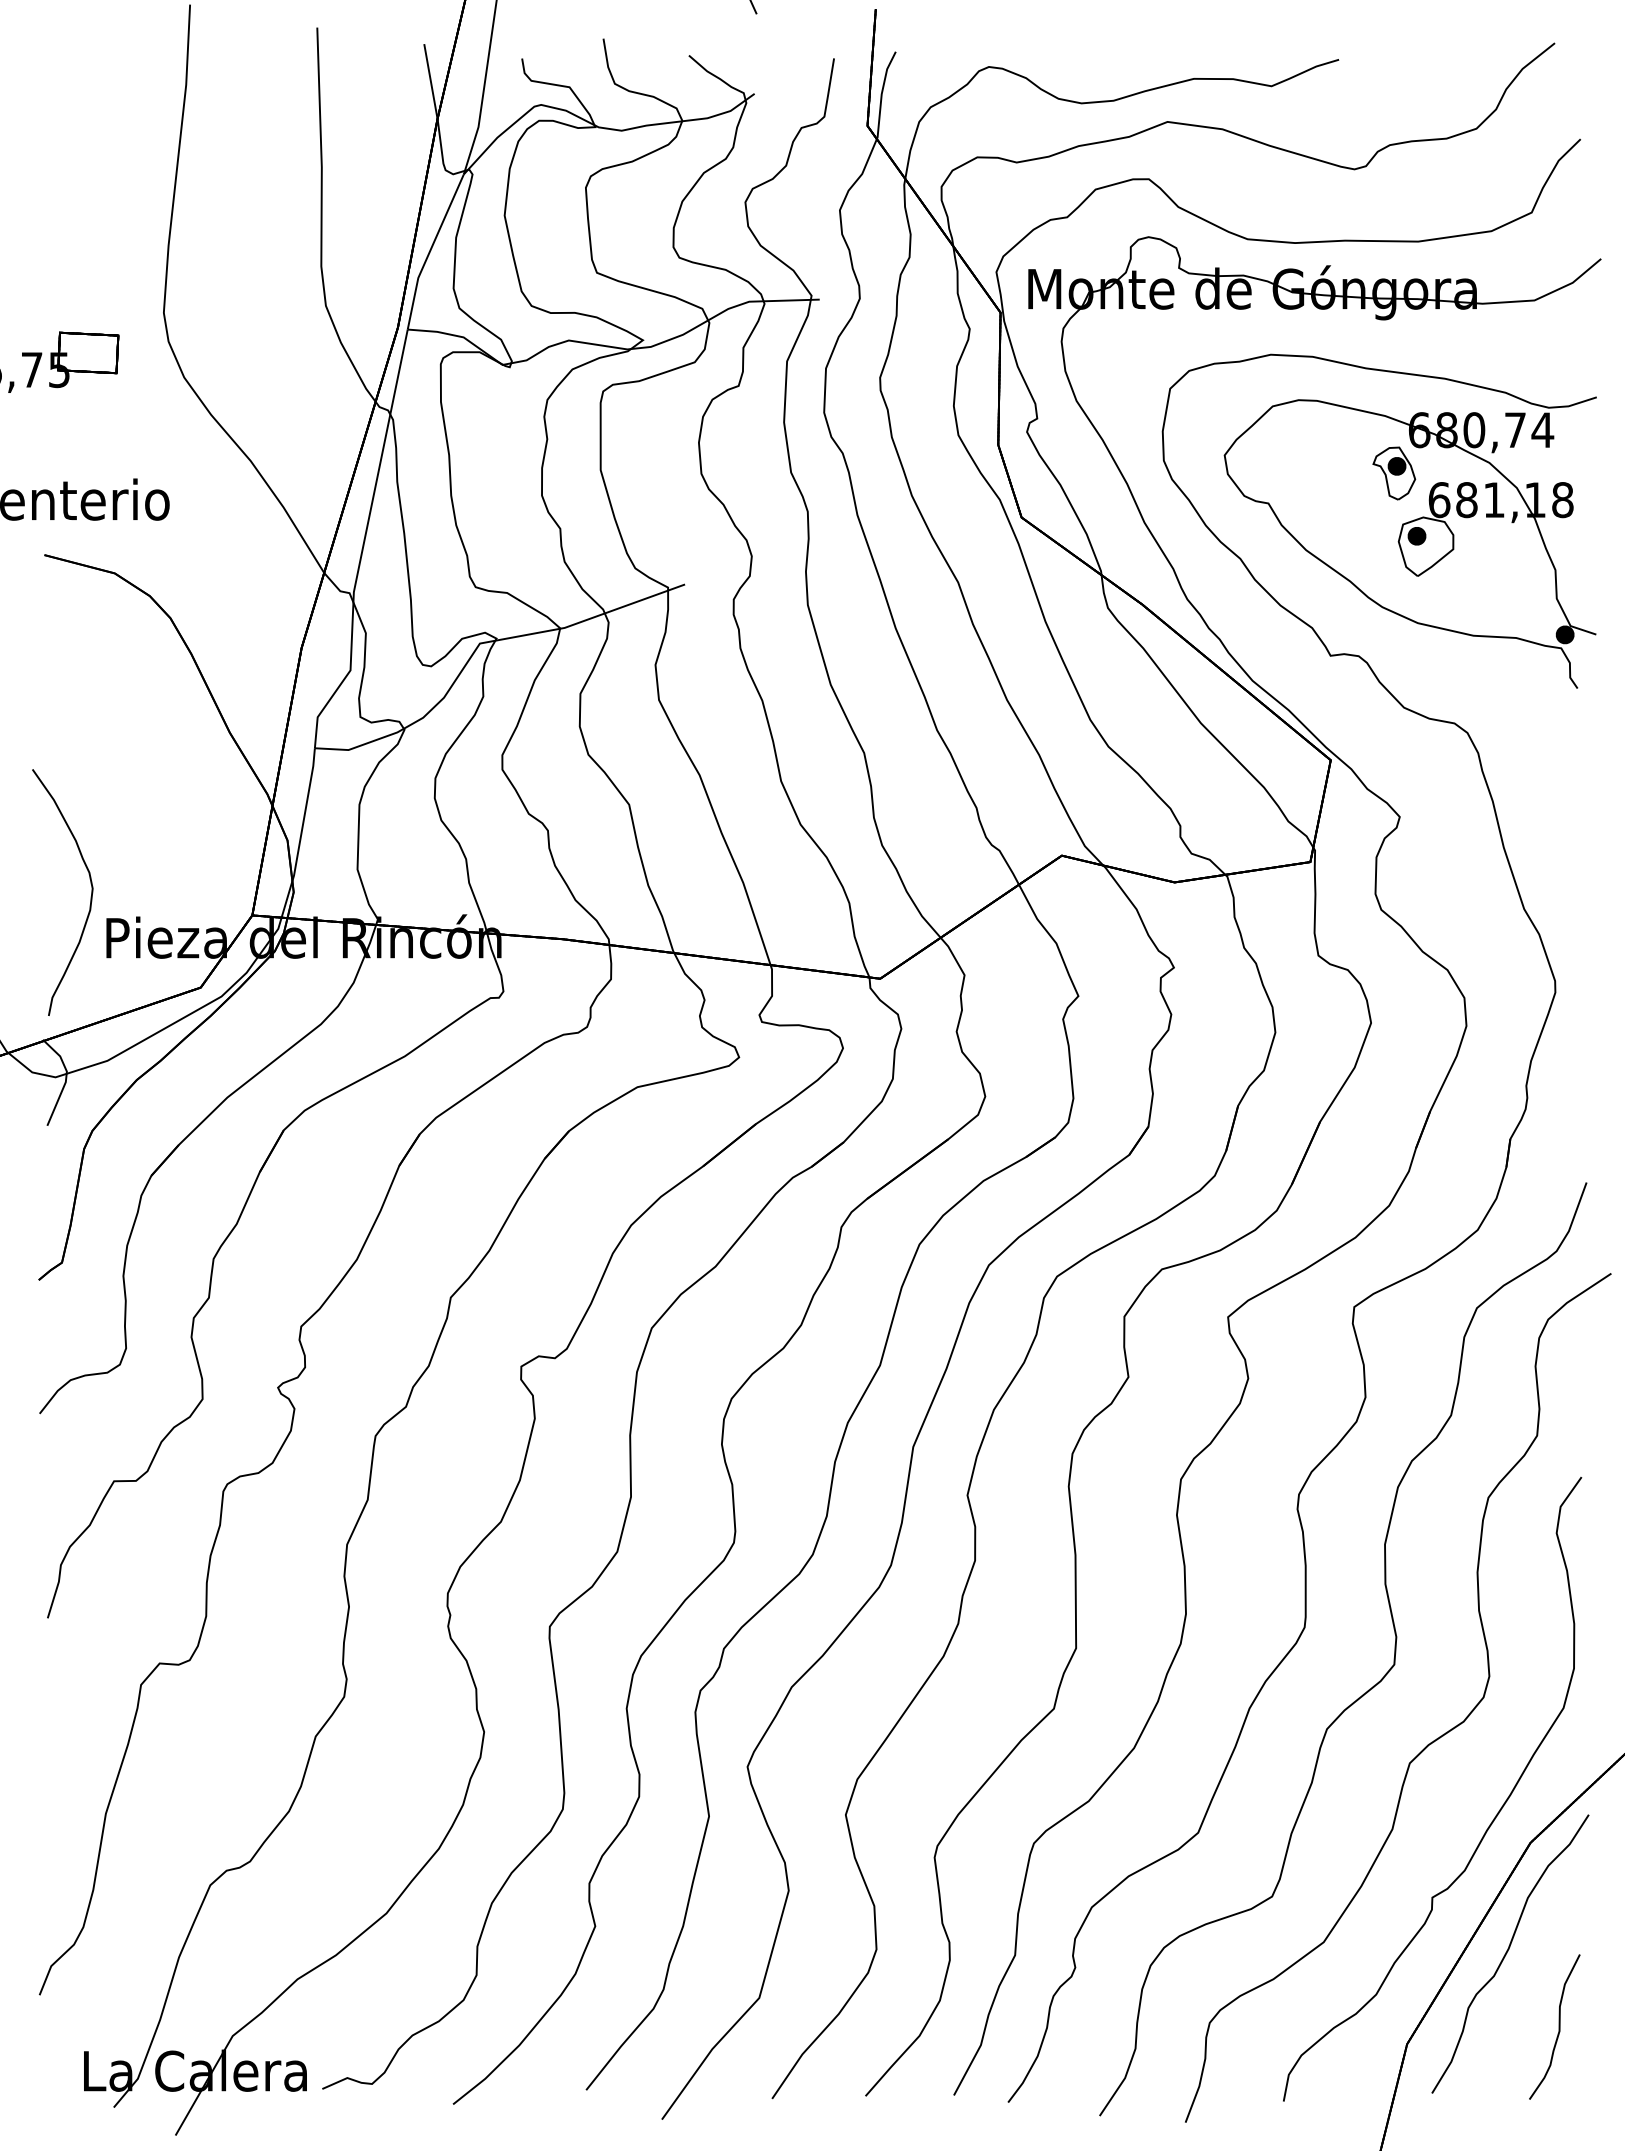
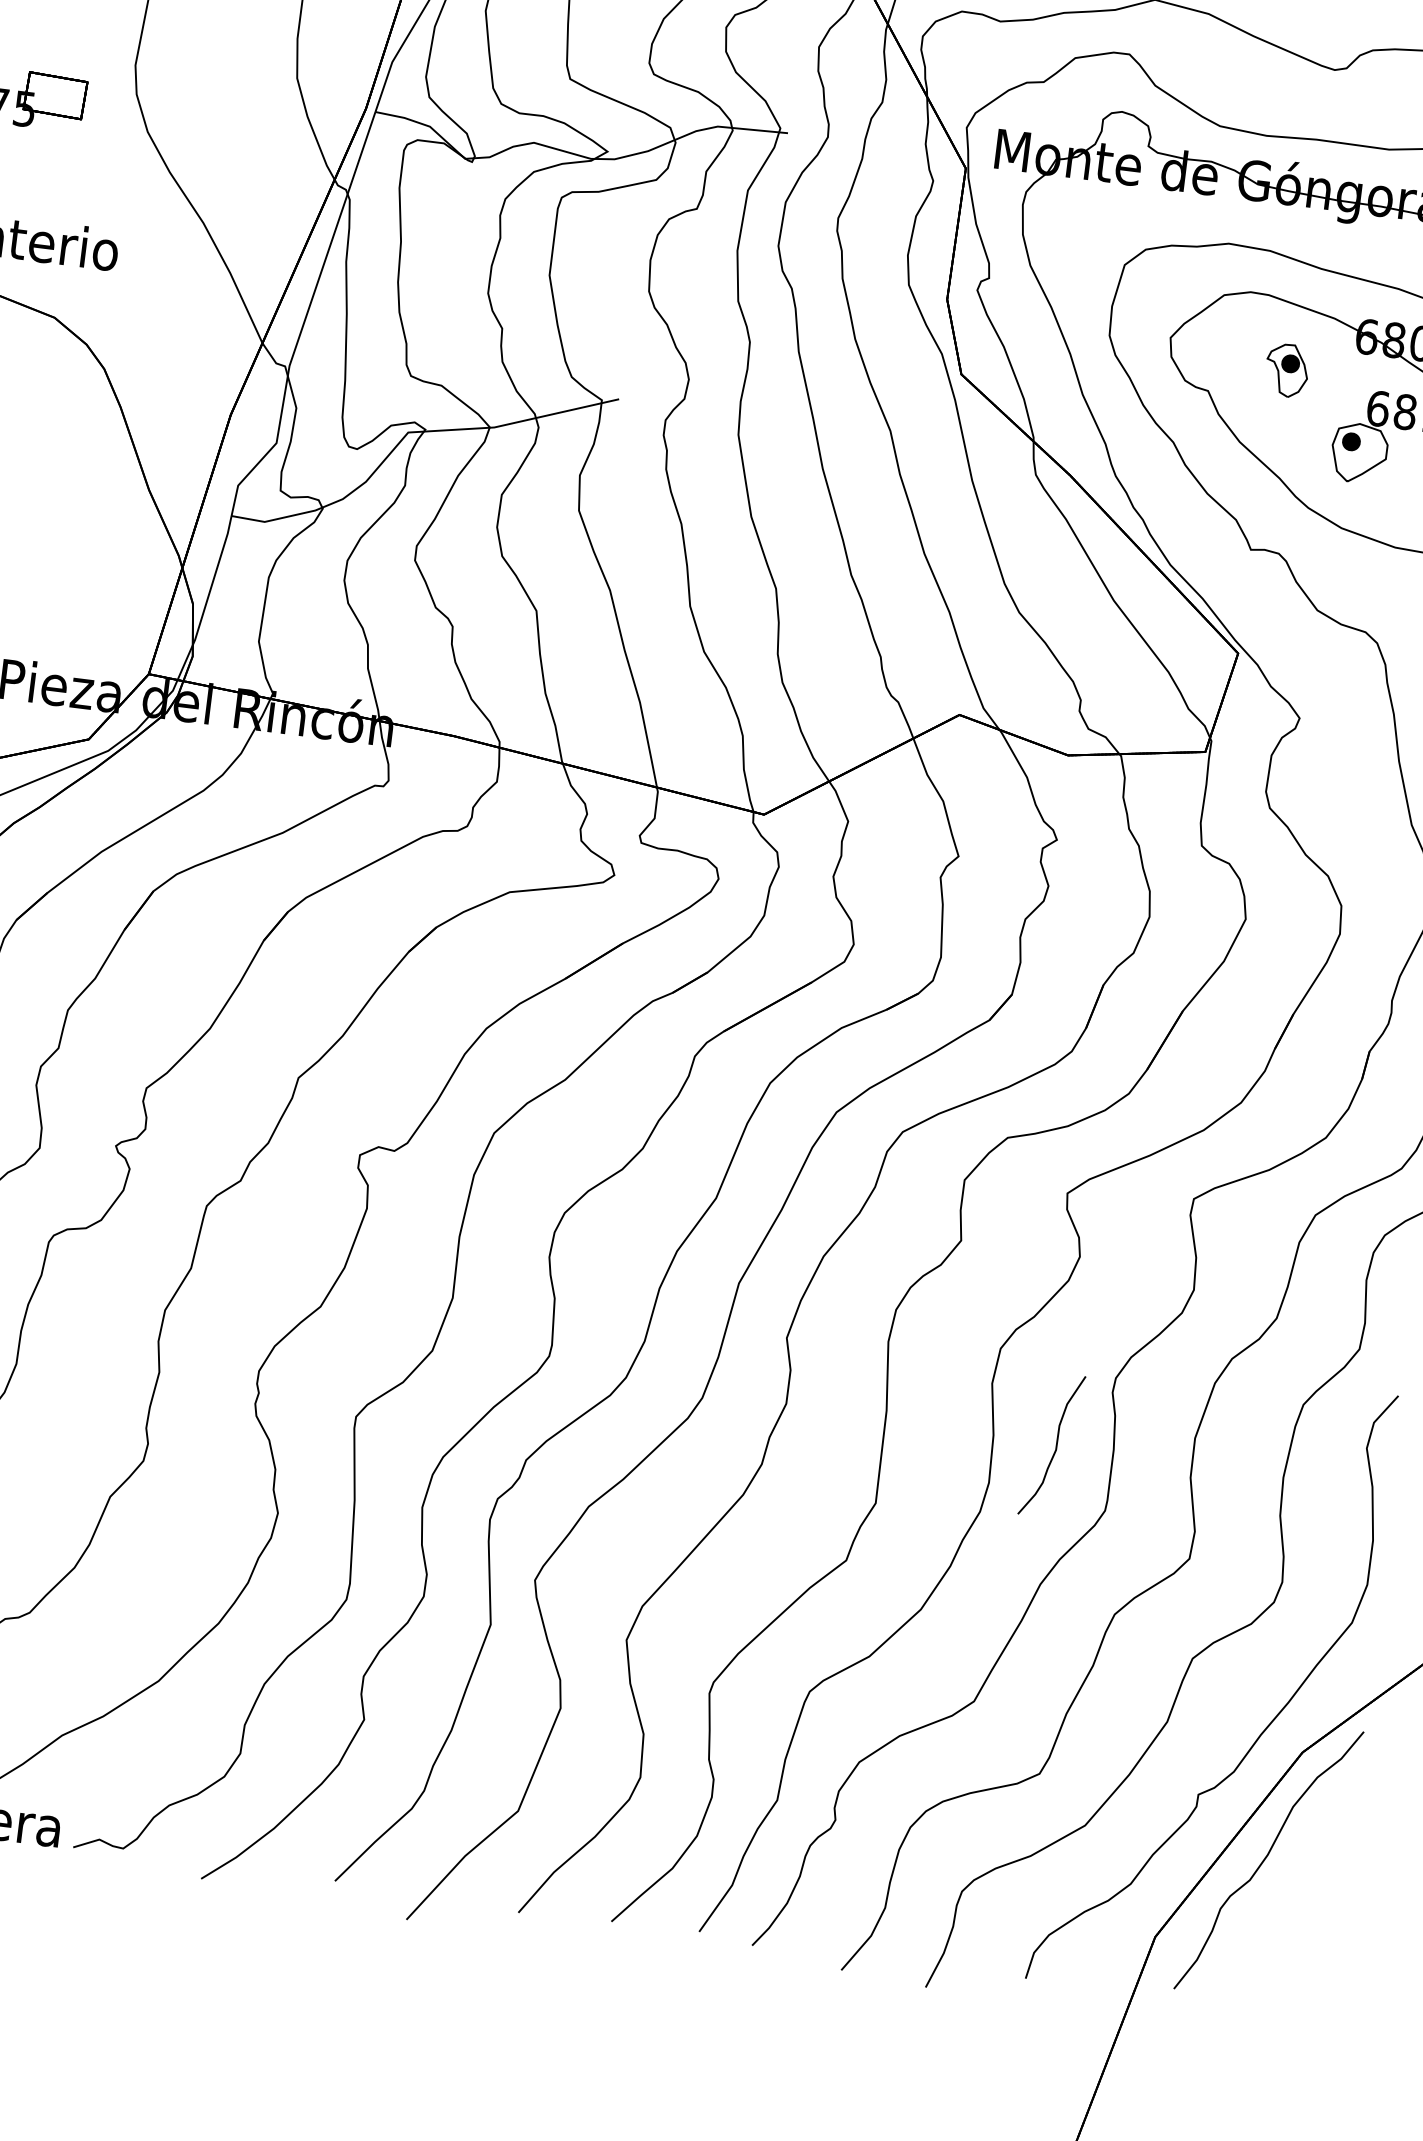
part: (1394, 473) -> (1287, 370), moved
curve: (1558, 2026) -> (1055, 1445), moved

